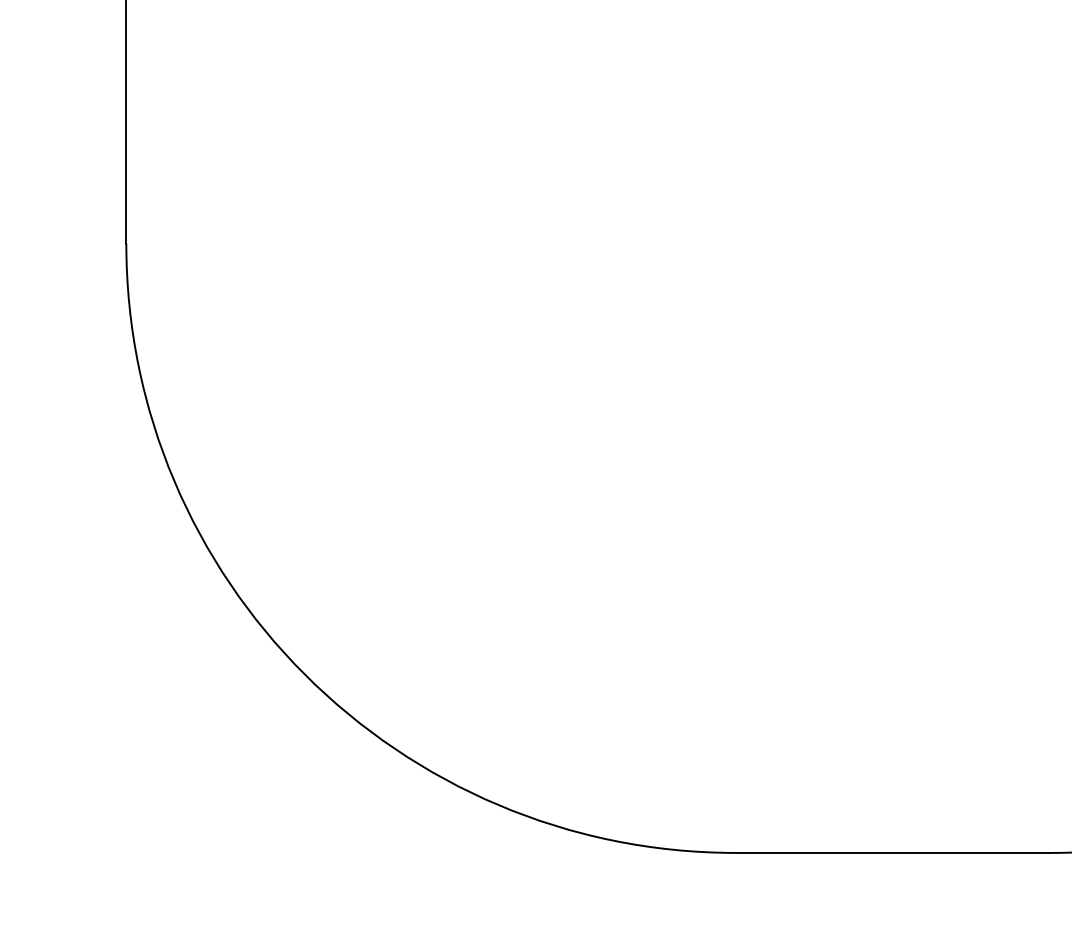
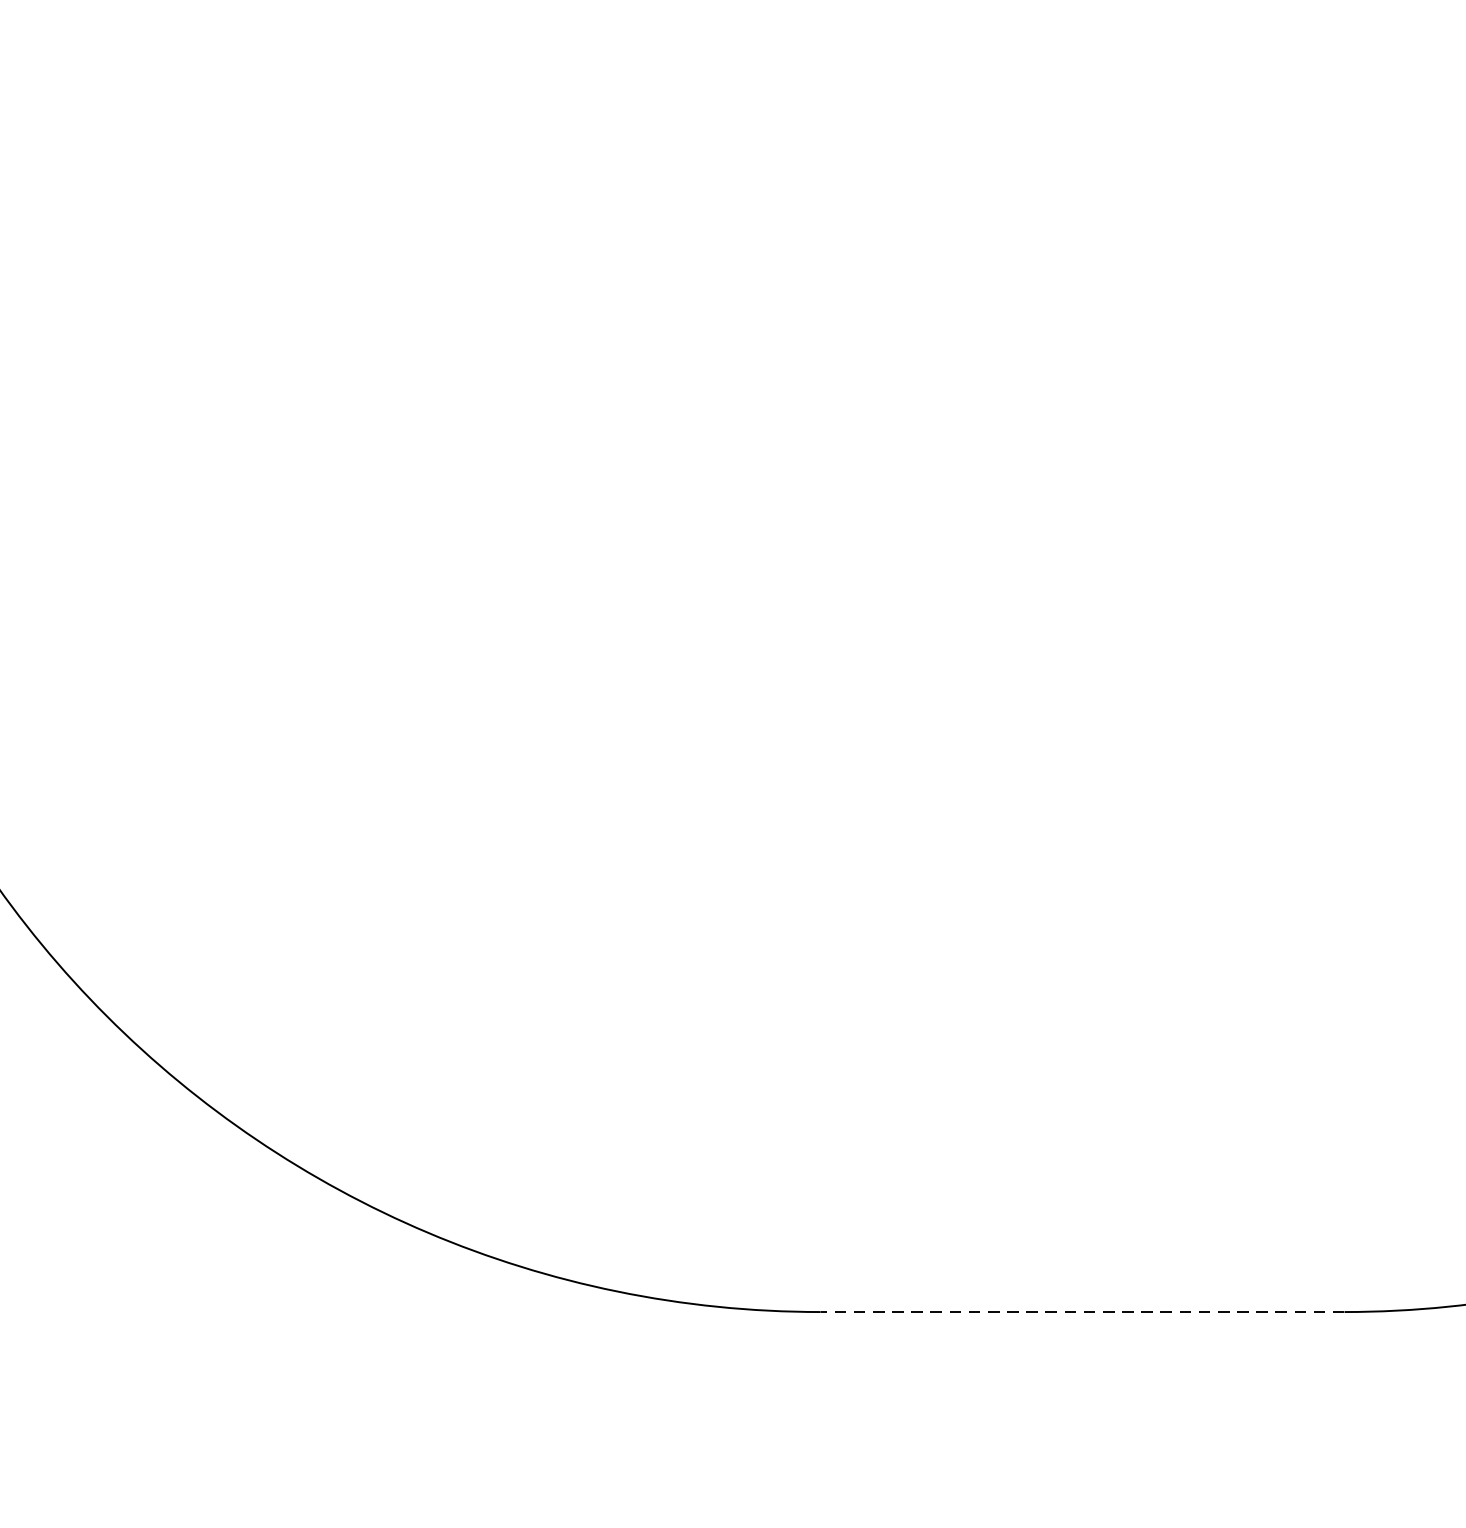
line: (893, 852) -> (1082, 1311), solid -> dashed

